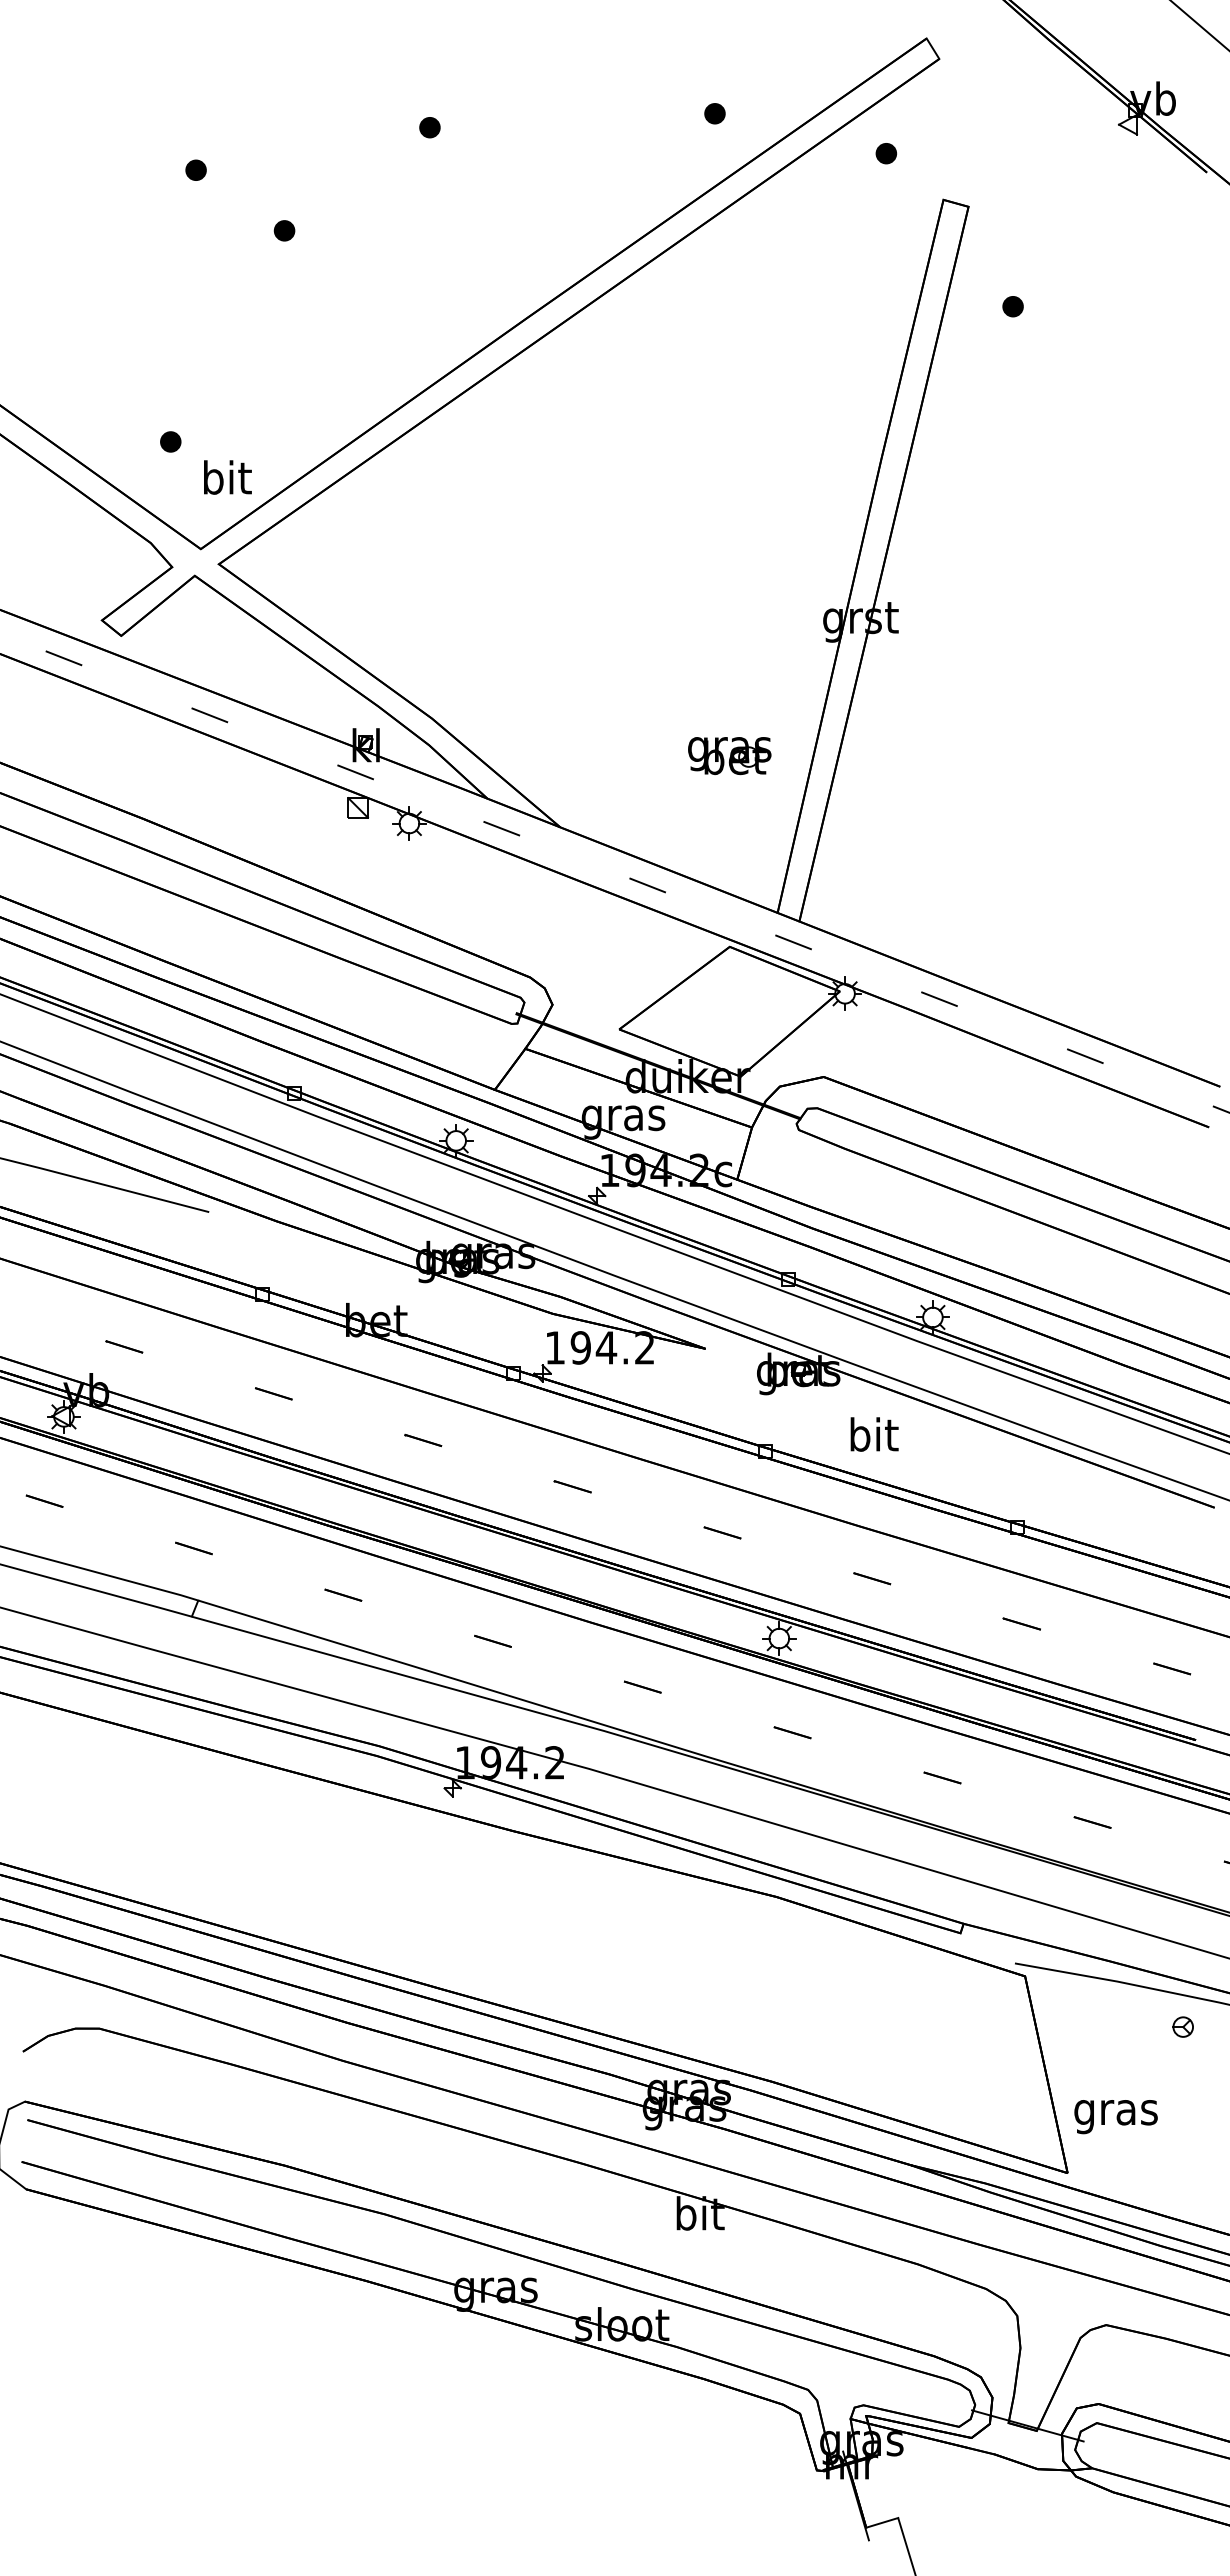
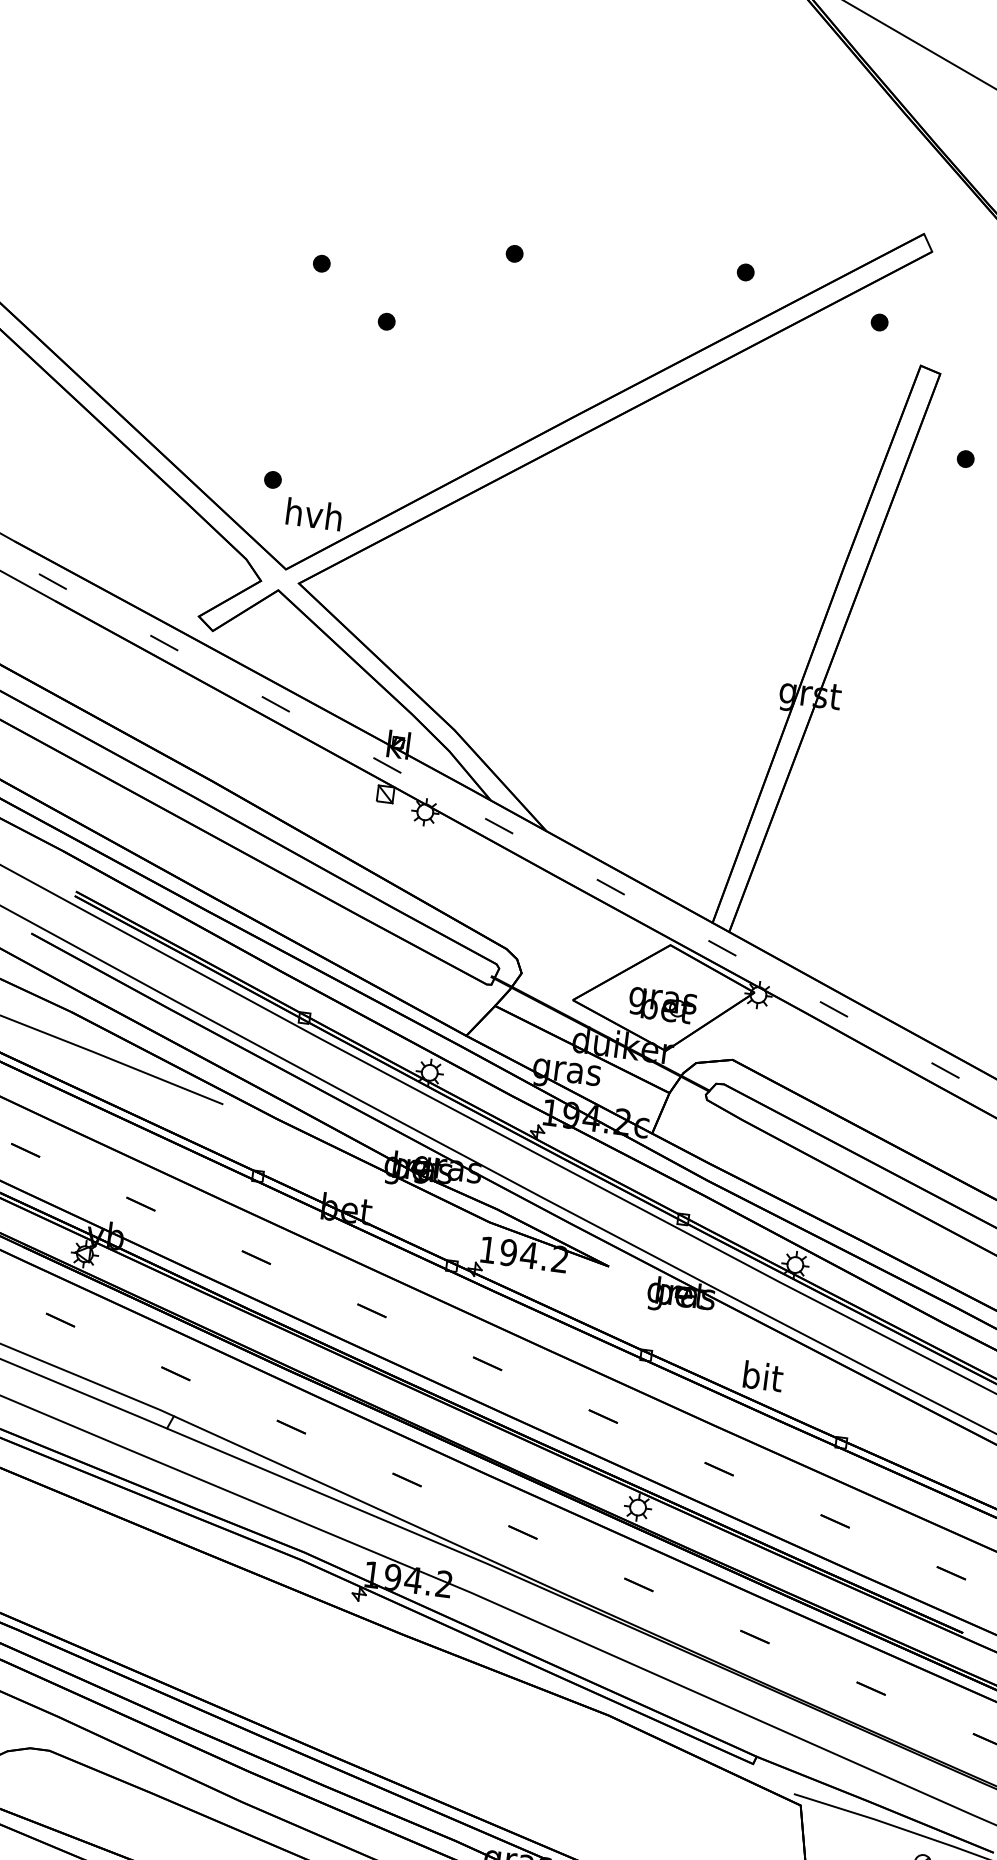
text: (226, 477) -> (314, 514), bit -> hvh
part: (729, 756) -> (662, 1006), moved
text: (874, 1434) -> (763, 1376), moved

